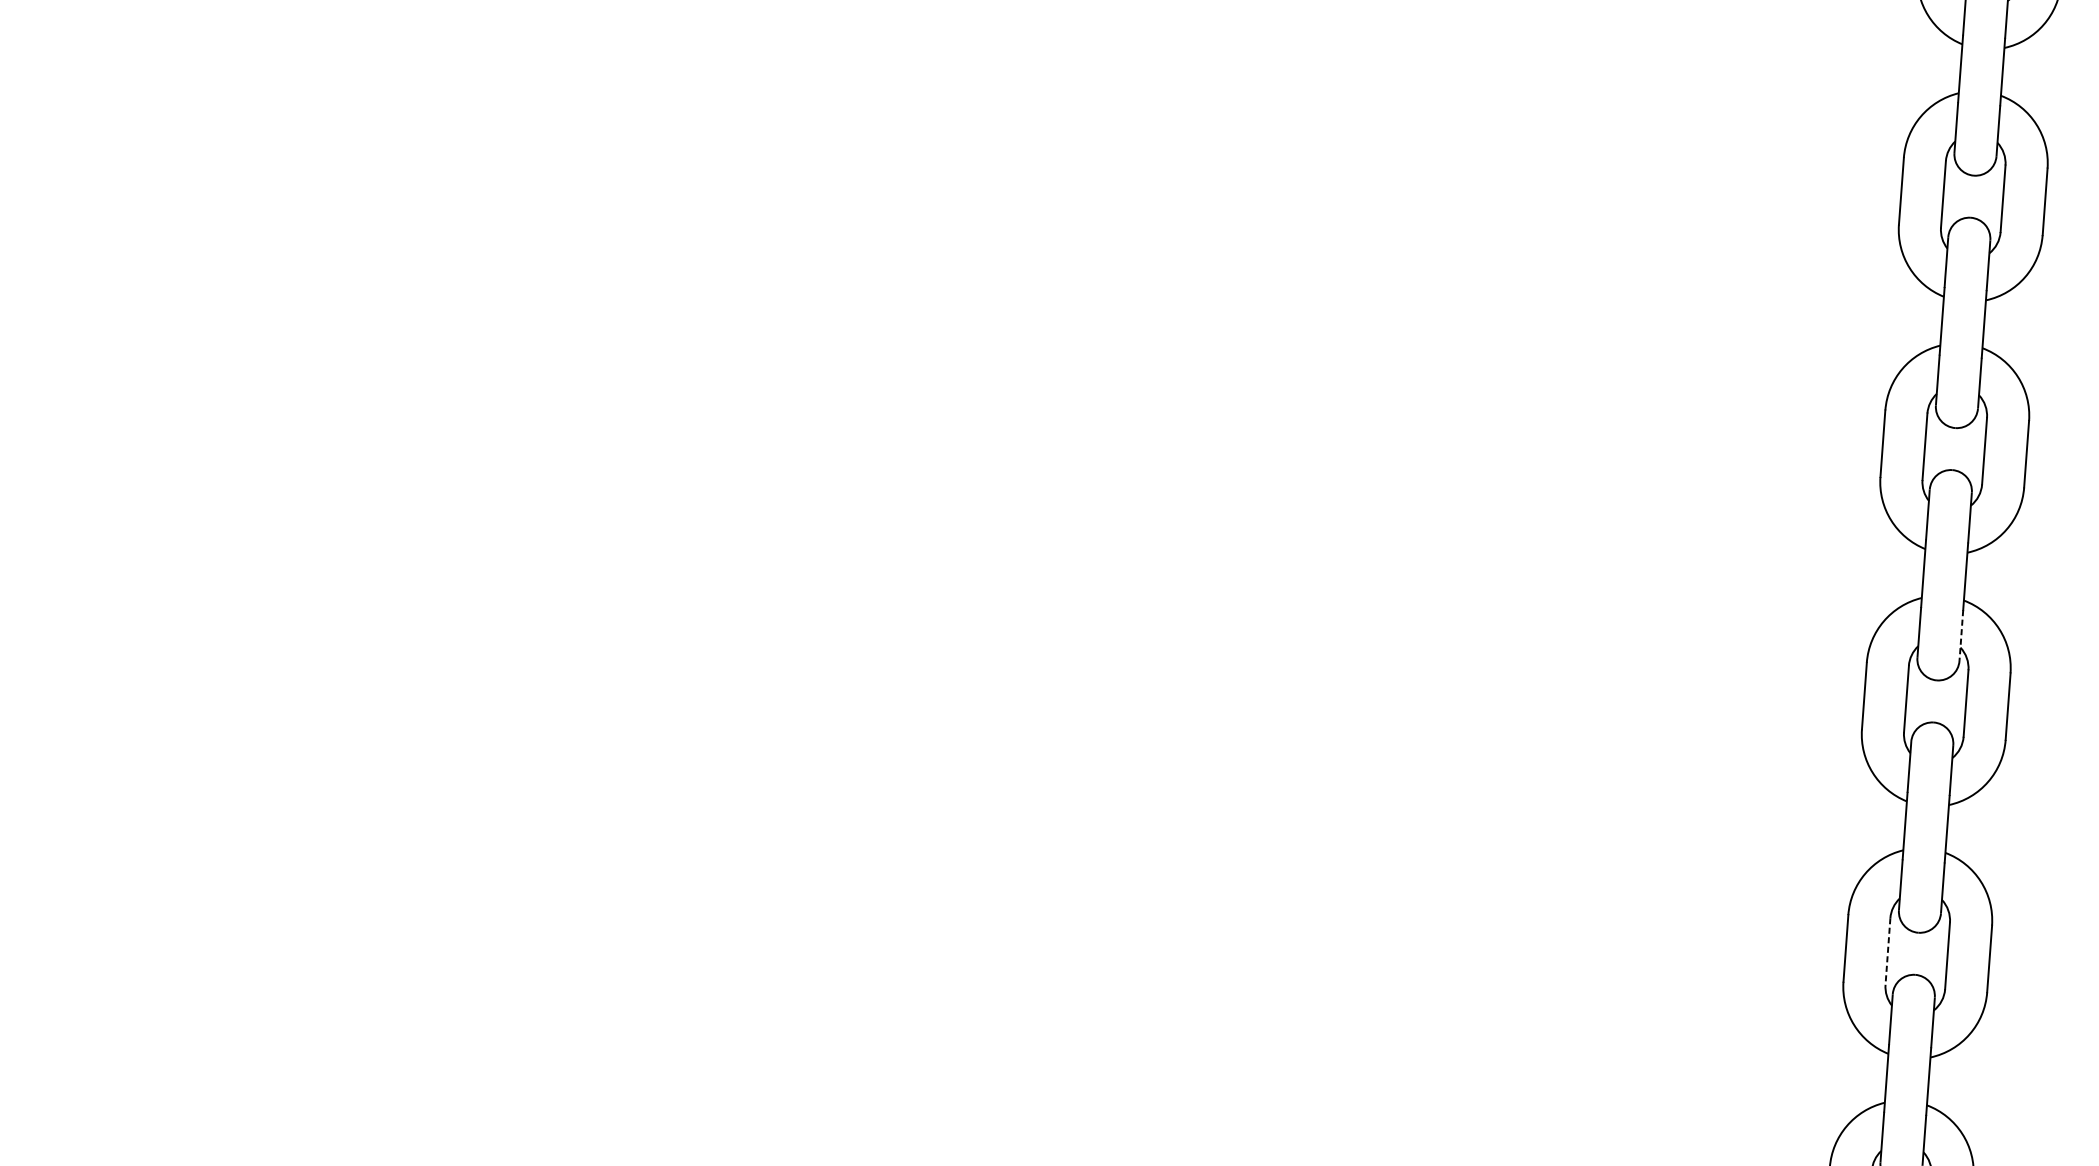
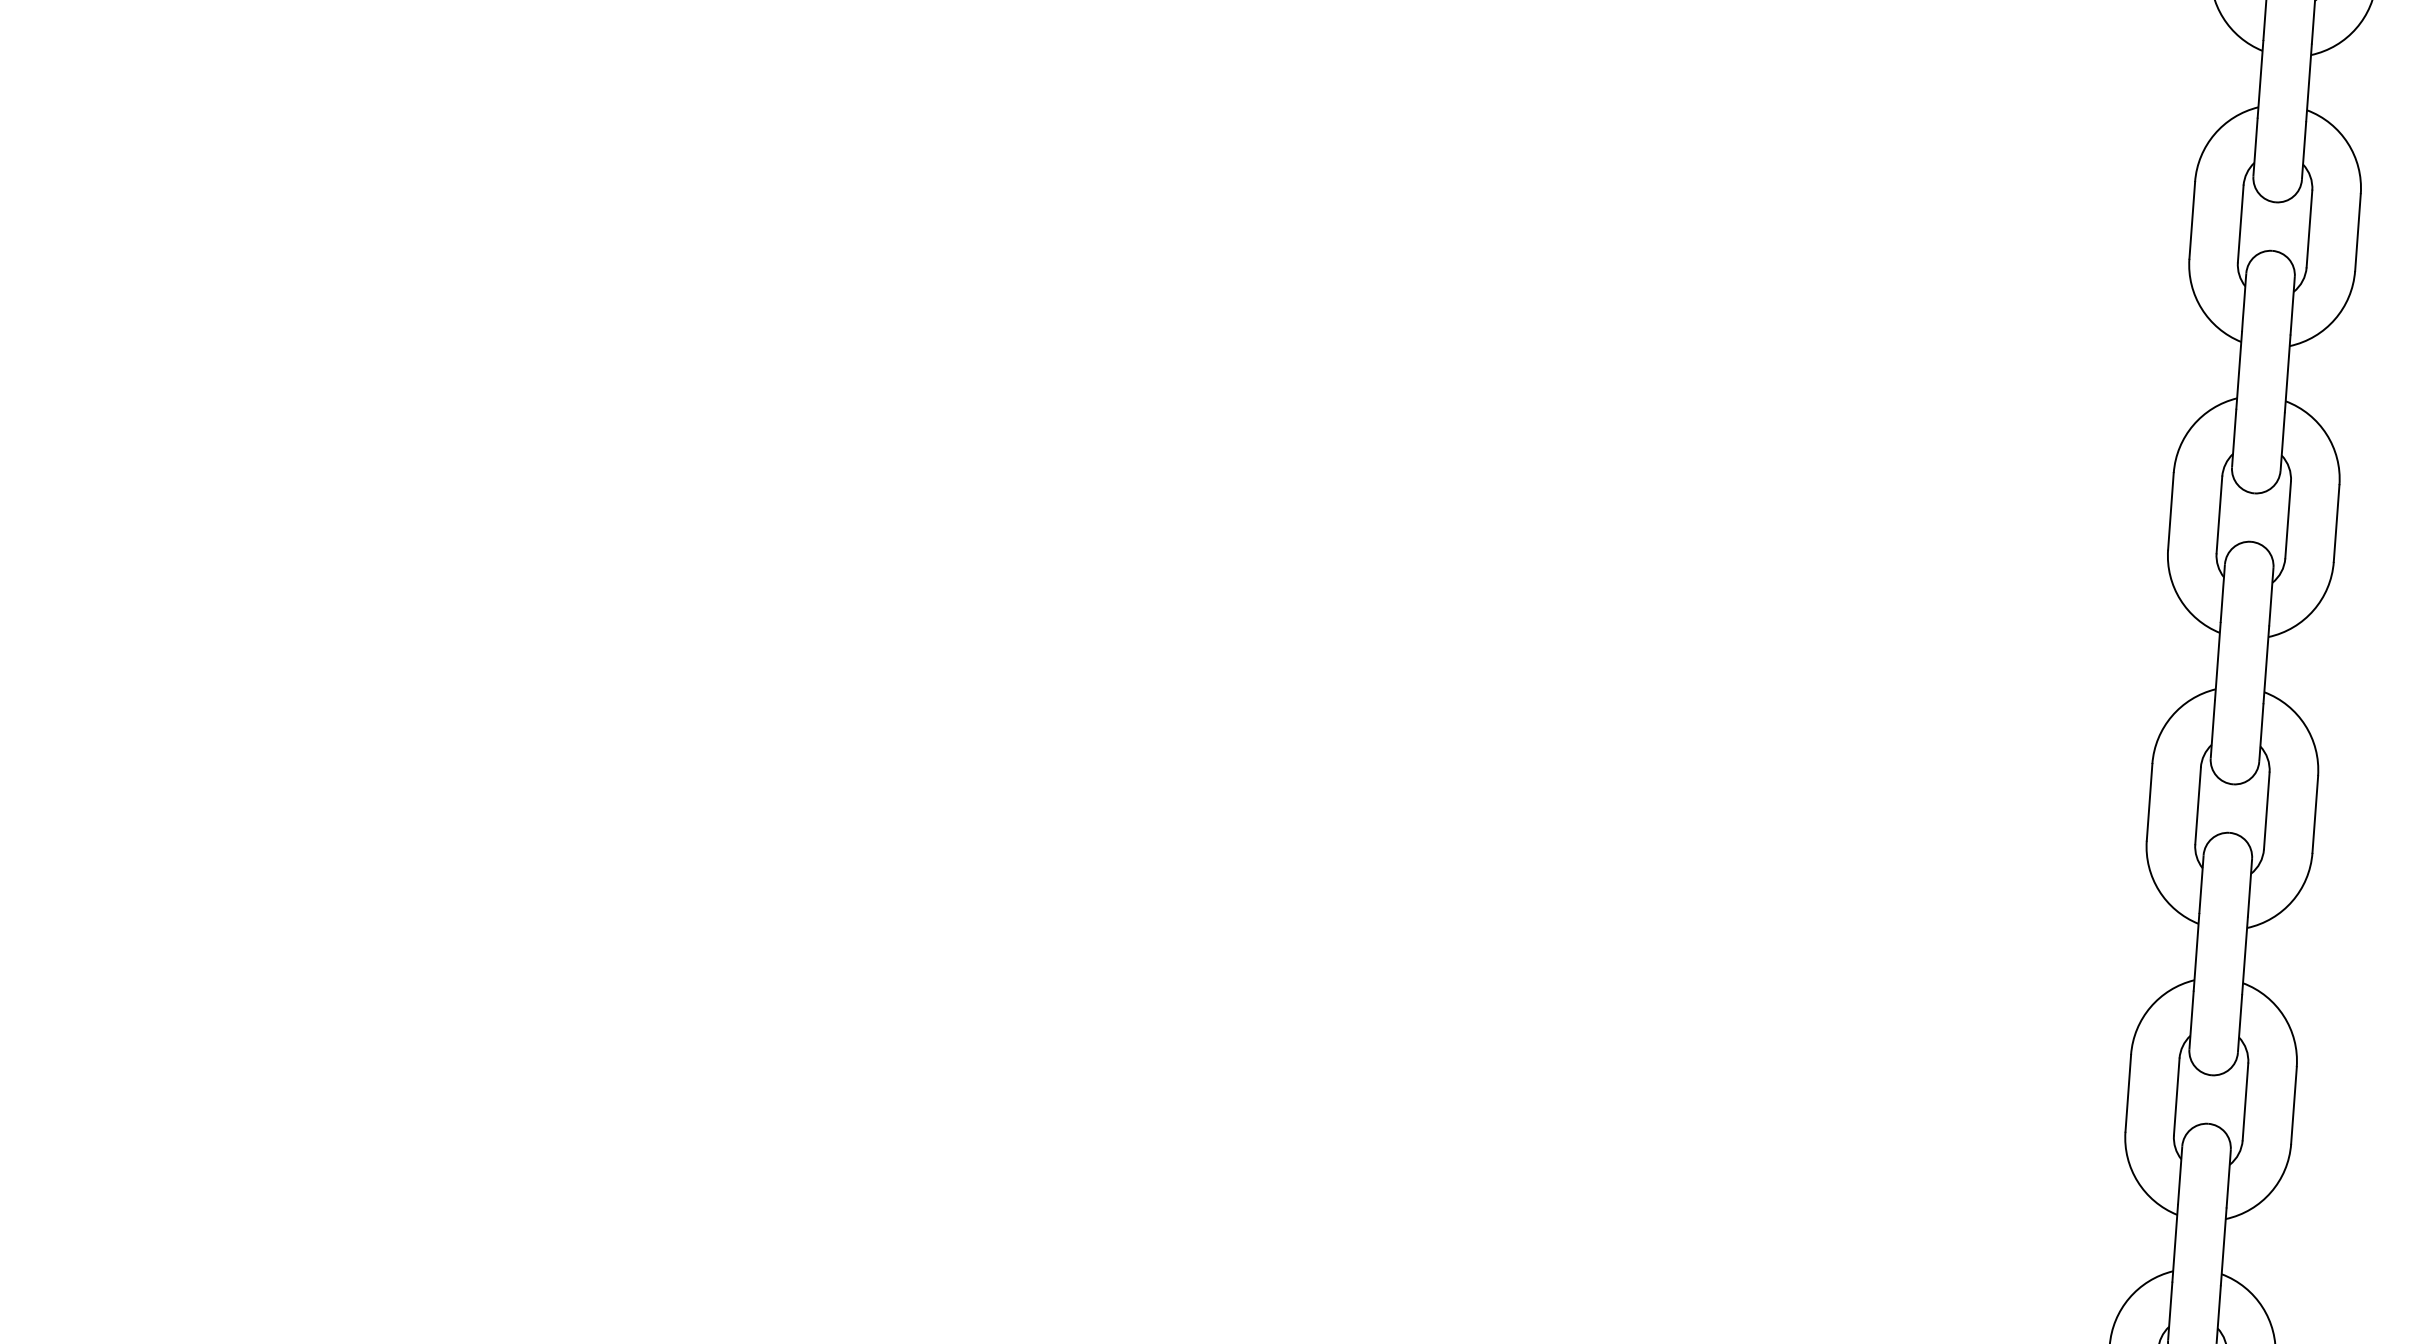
line: (1961, 636) -> (2261, 733), dashed -> solid
line: (1887, 951) -> (2176, 1096), dashed -> solid

